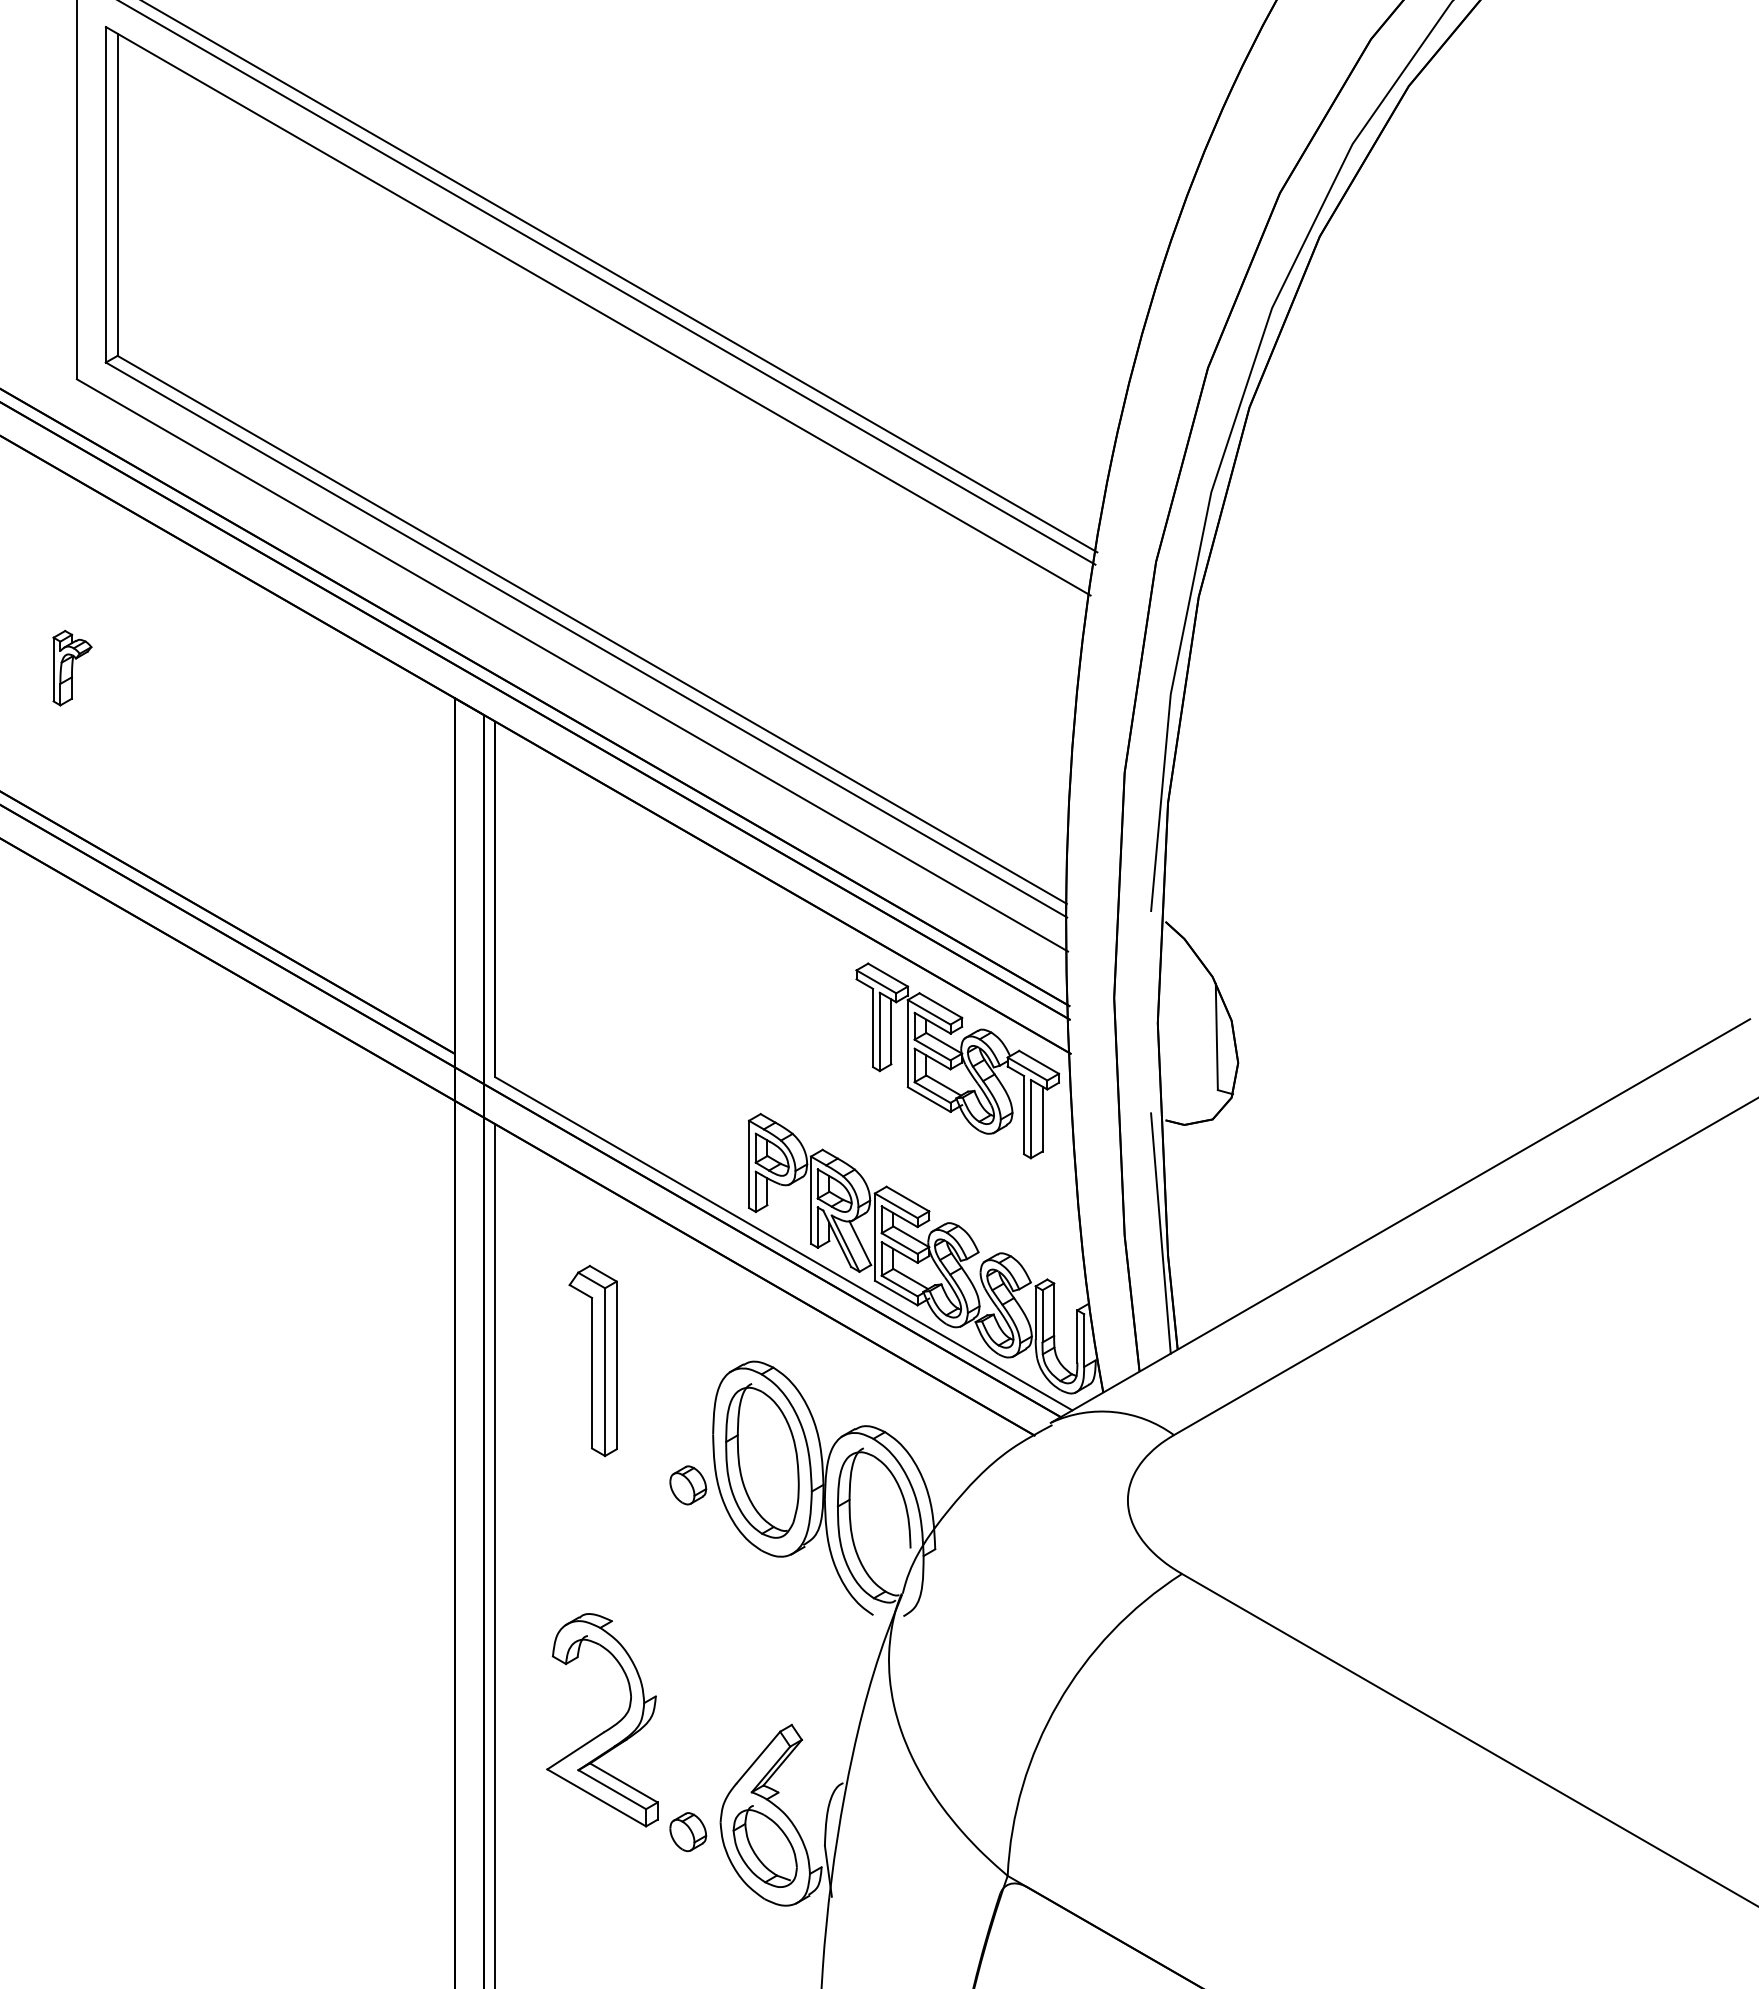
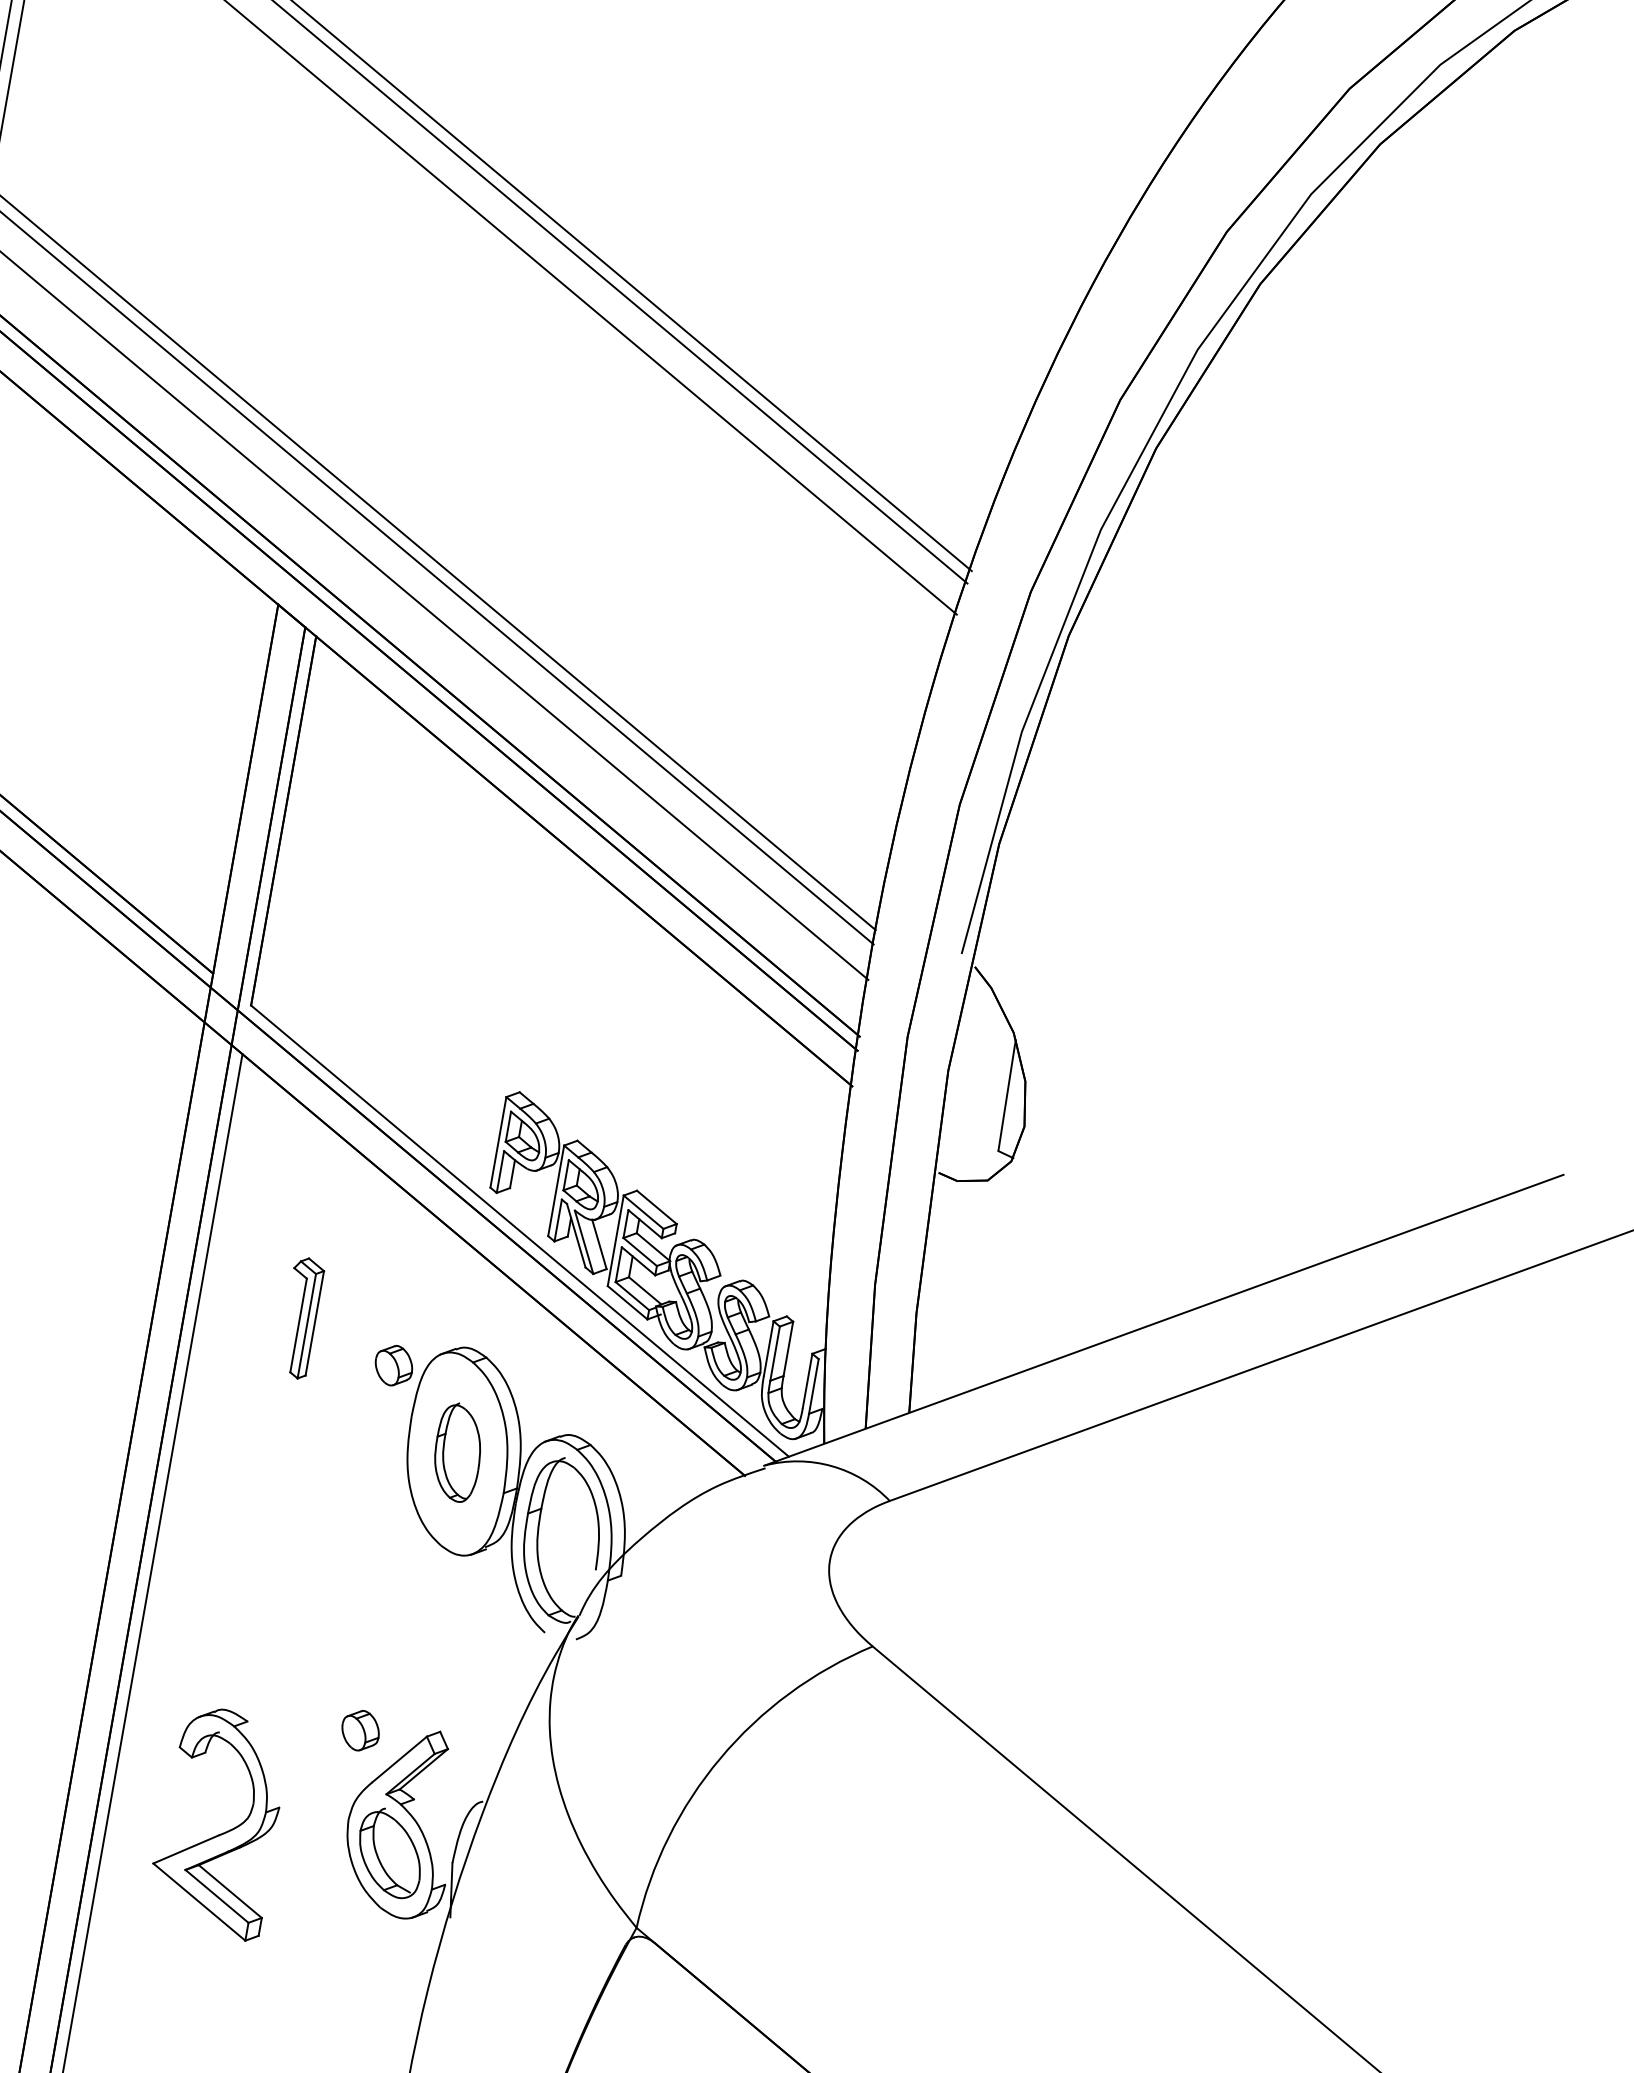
part: (957, 1060) -> (733, 1072), removed
line: (1160, 1233) -> (912, 1289), removed
part: (592, 1361) -> (299, 1318), size x0.6
part: (762, 1460) -> (458, 1452), size x0.6
part: (688, 1485) -> (394, 1365), moved
part: (606, 1729) -> (222, 1832), moved
part: (688, 1832) -> (360, 1731), moved

